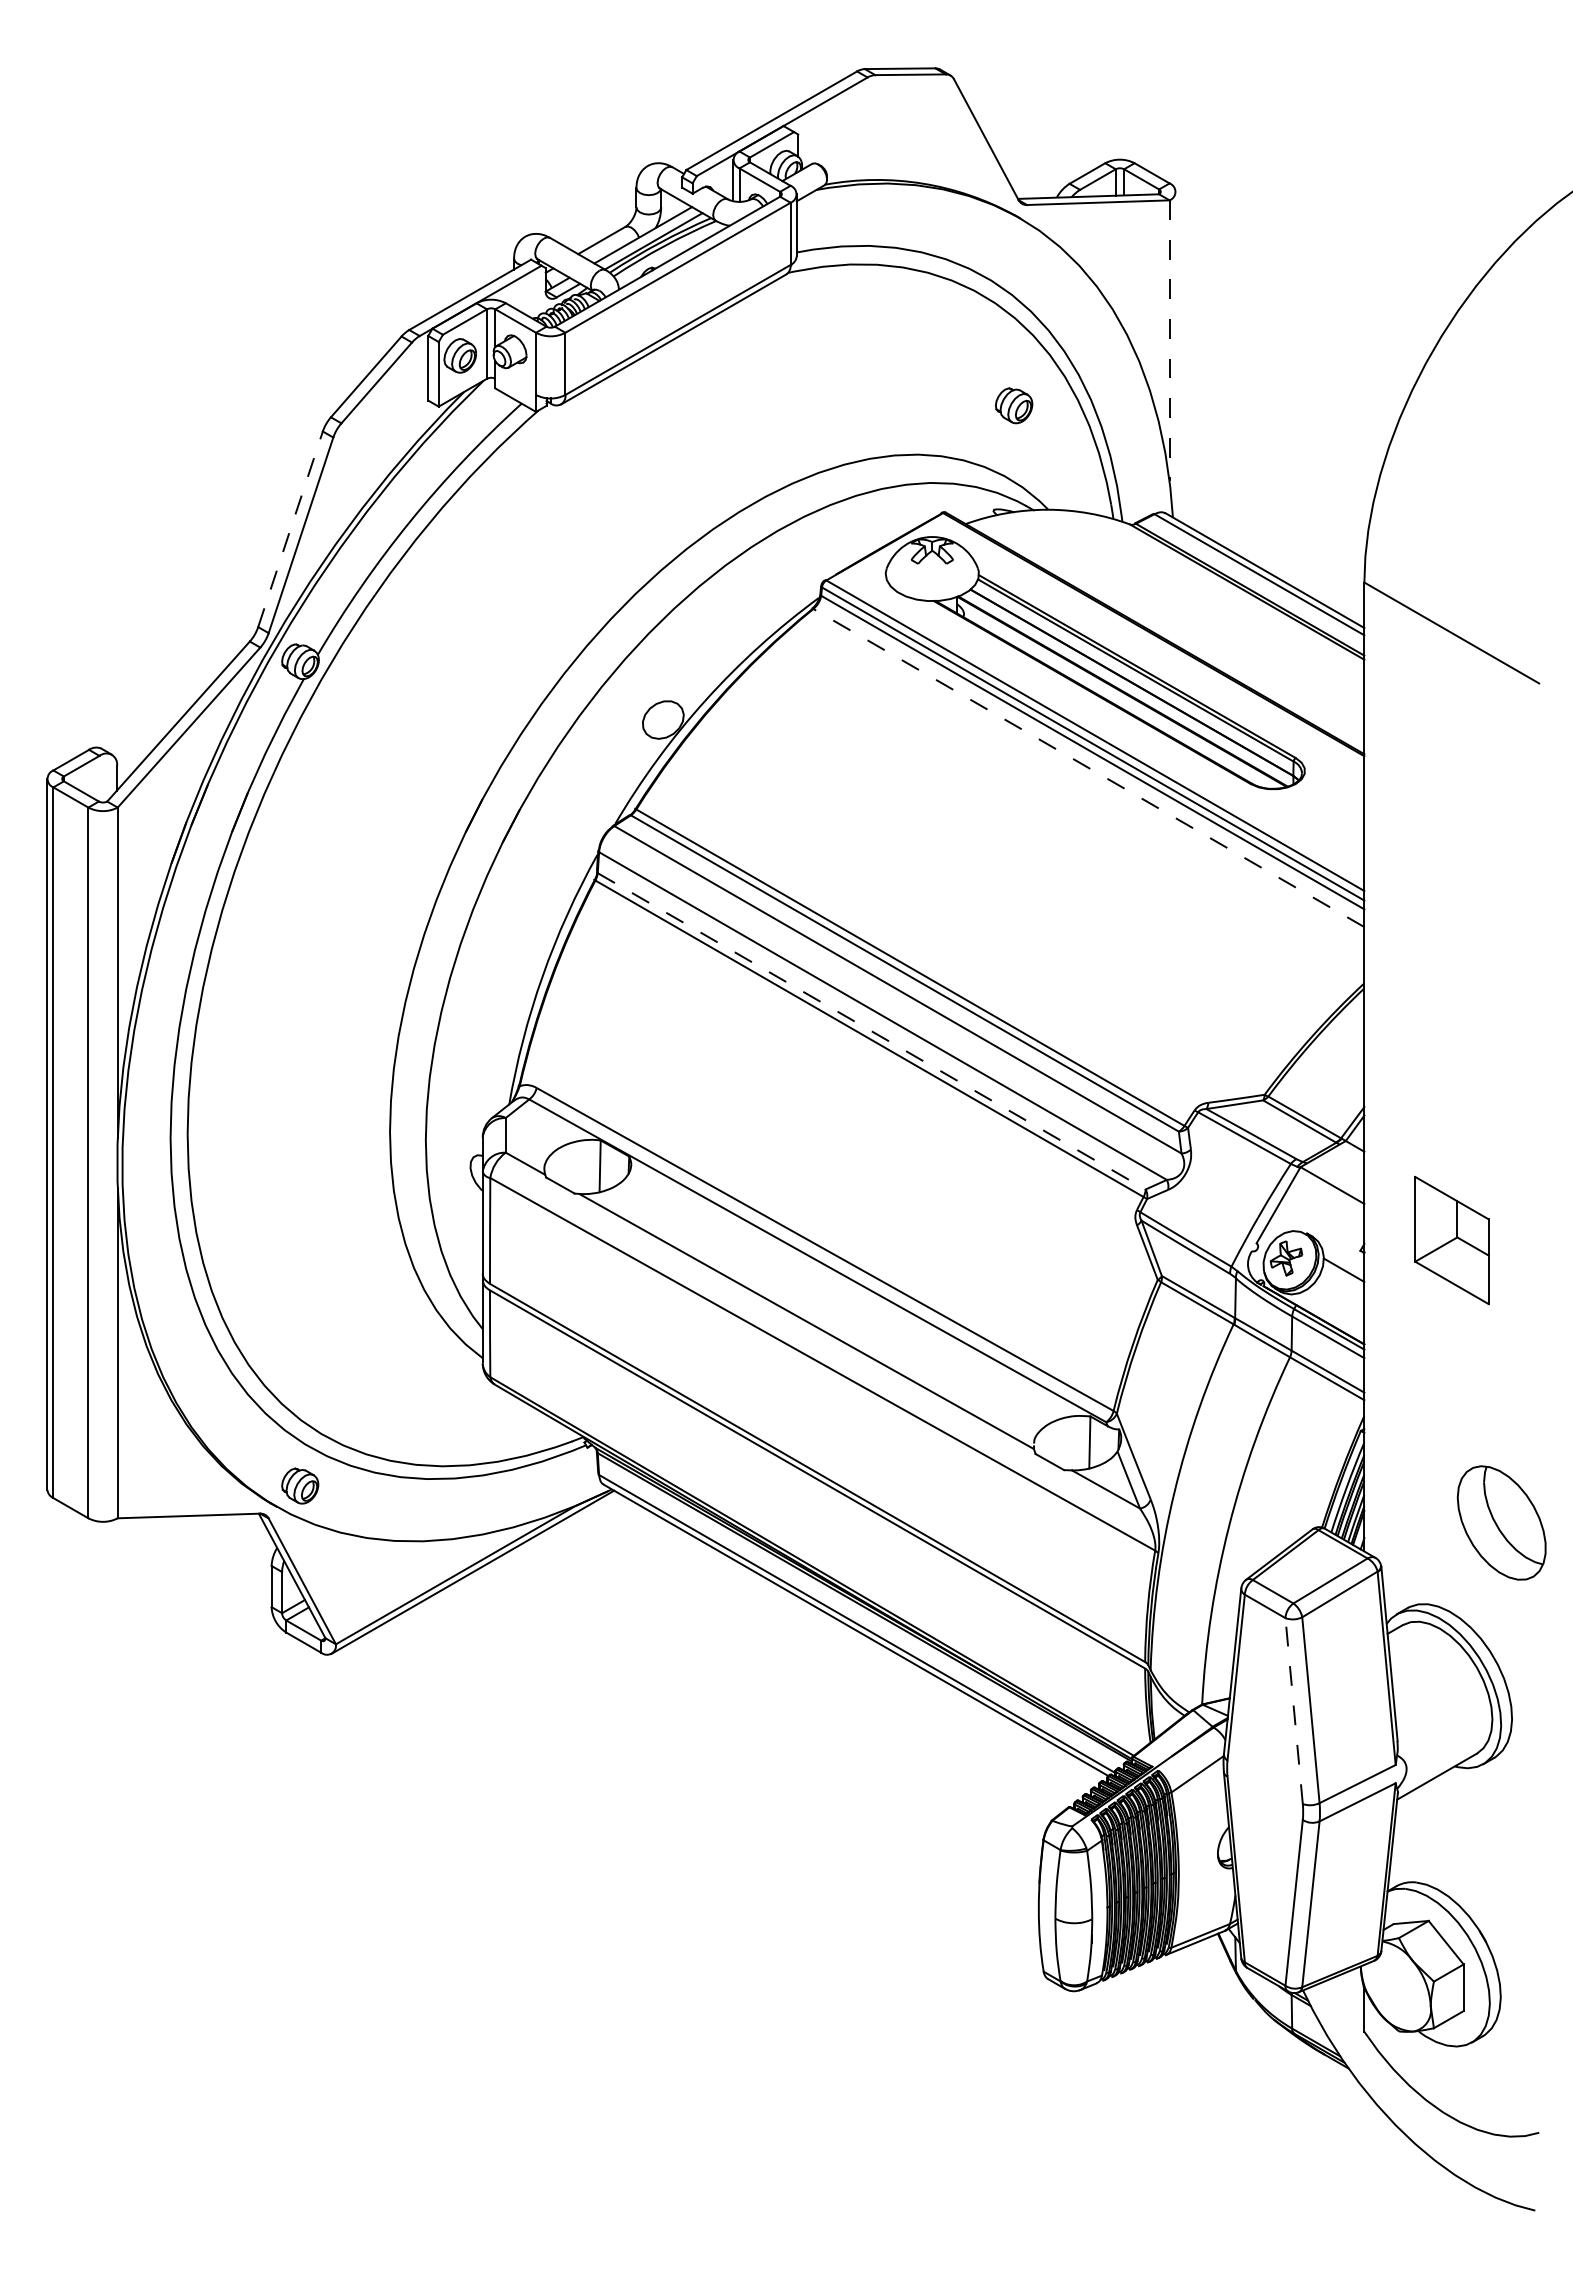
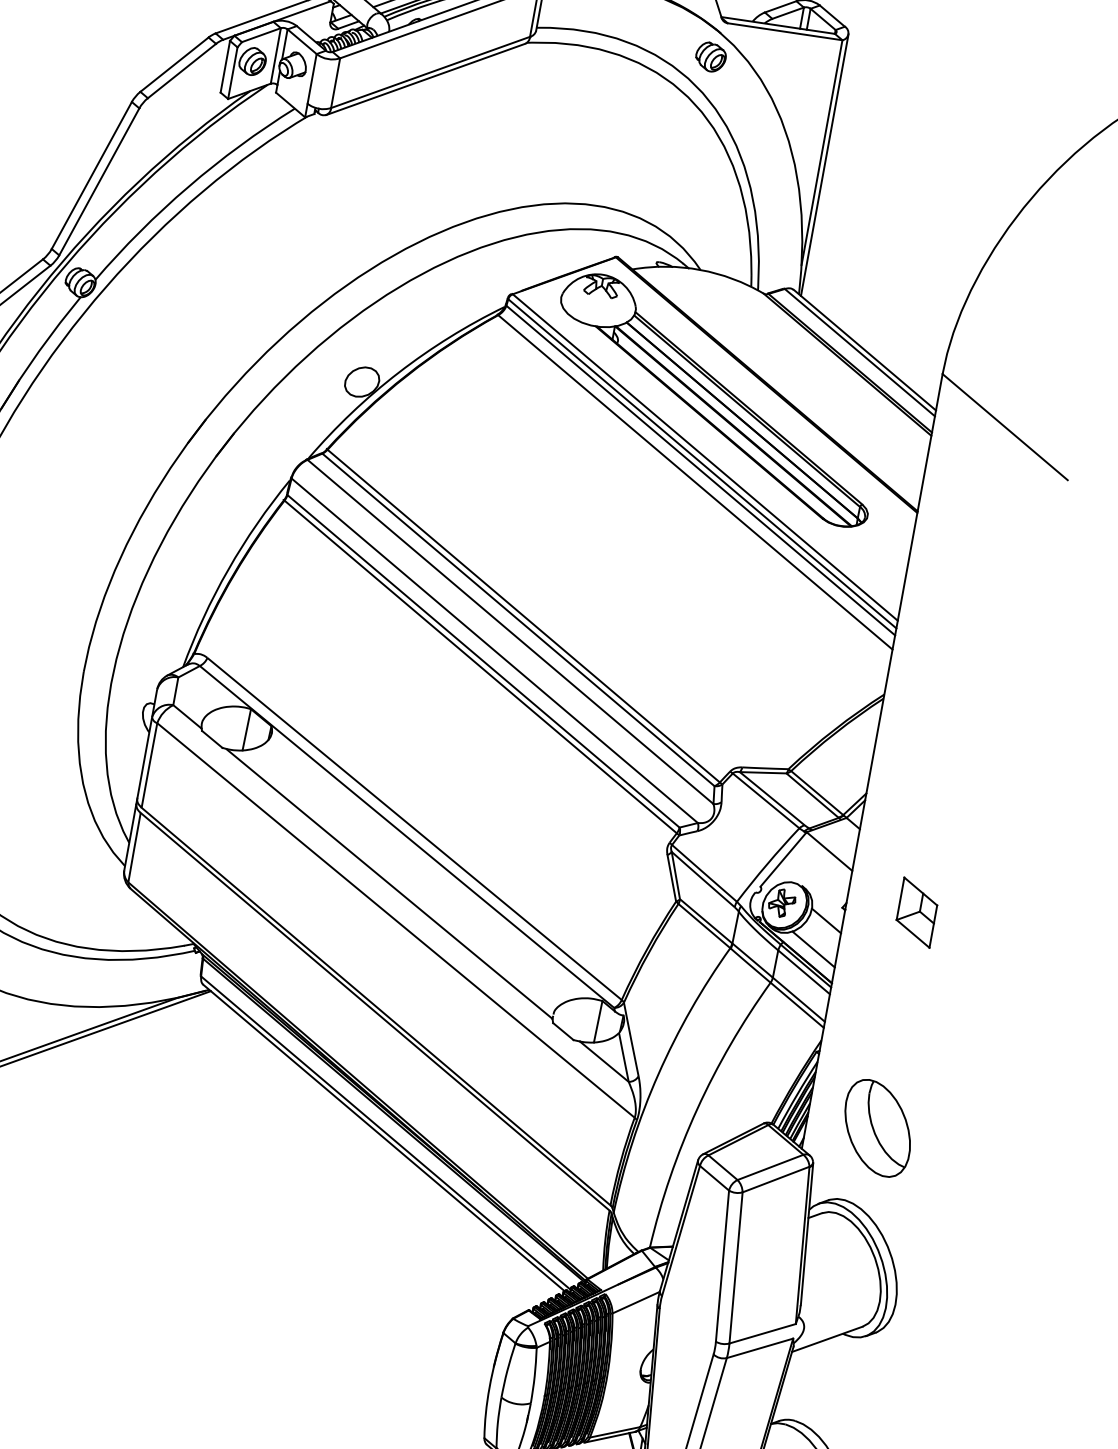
line: (1169, 340) -> (821, 152), dashed -> solid
line: (1175, 355) -> (824, 165), added
part: (1014, 405) -> (711, 57), moved
line: (290, 529) -> (91, 175), dashed -> solid
line: (1088, 767) -> (695, 481), dashed -> solid
line: (872, 1031) -> (484, 661), dashed -> solid
part: (1451, 1239) -> (916, 912), size x0.62
line: (1334, 1307) -> (813, 949), added
part: (1501, 1522) -> (877, 1127), moved
line: (1294, 1710) -> (722, 1265), dashed -> solid

